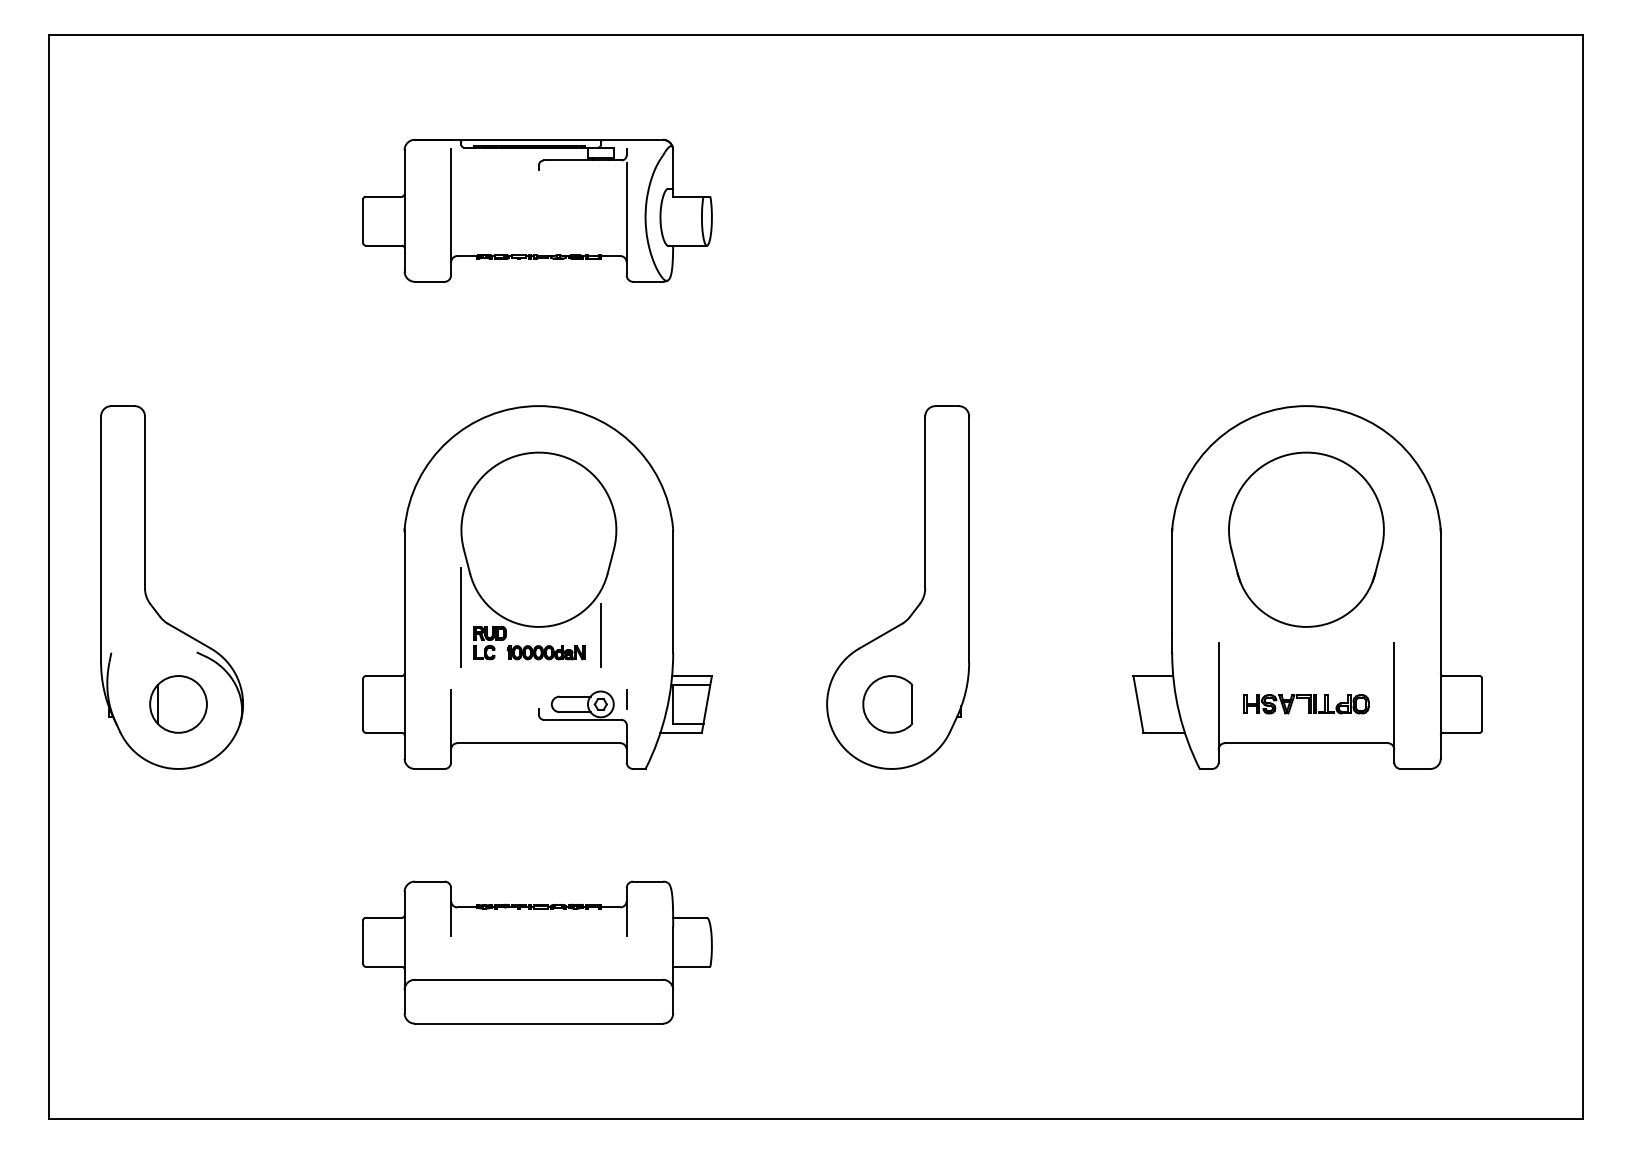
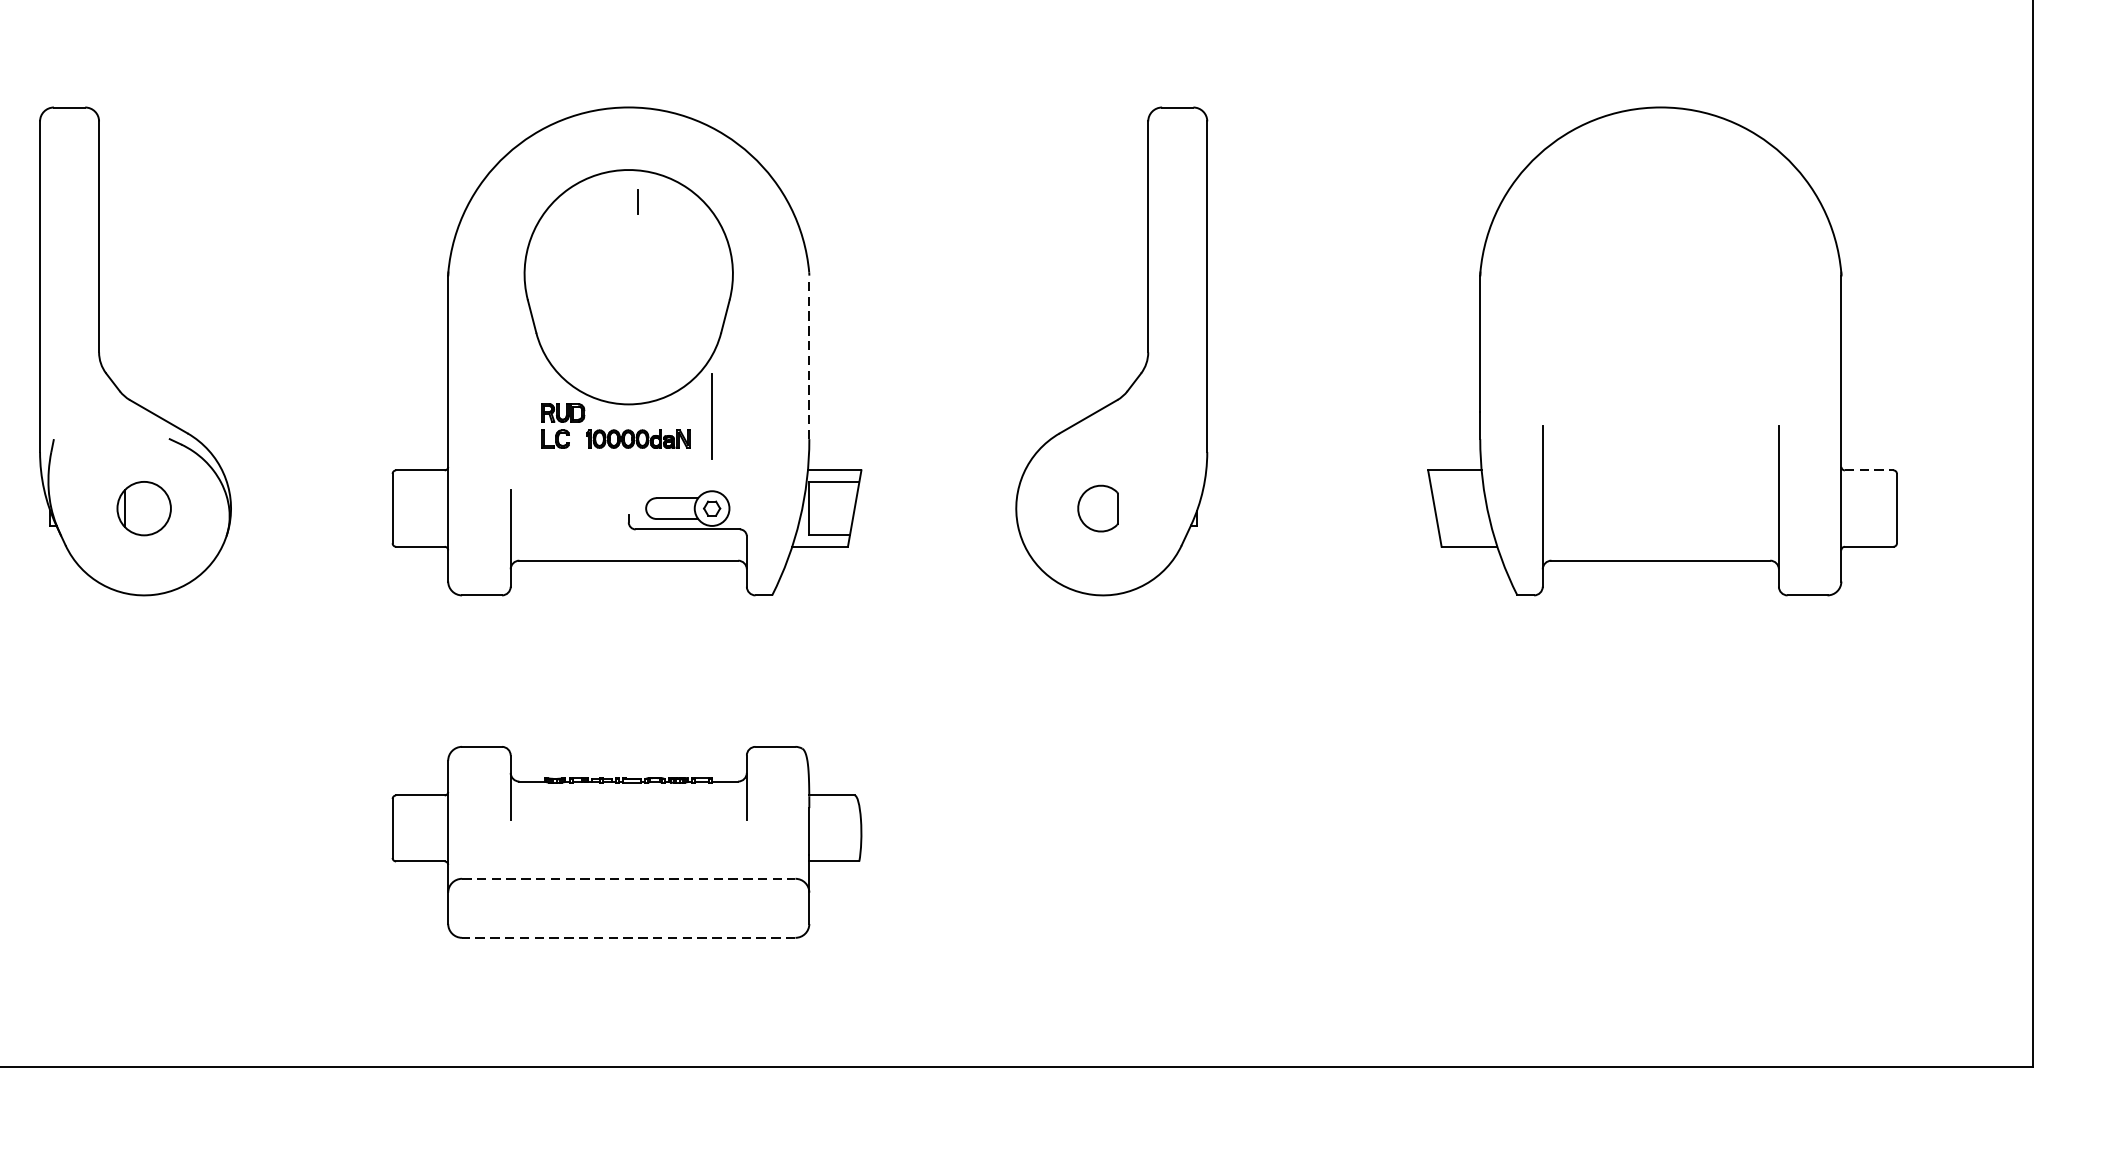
part: (1306, 539) -> (1660, 286), removed
line: (673, 591) -> (809, 356), solid -> dashed
line: (461, 617) -> (524, 391), removed
line: (1461, 676) -> (1869, 471), solid -> dashed
line: (626, 699) -> (637, 202), moved
part: (178, 704) -> (144, 508), size x0.7
part: (887, 704) -> (1097, 508), size x0.6
part: (1306, 704) -> (1660, 508), removed
line: (538, 979) -> (628, 878), solid -> dashed
line: (538, 1023) -> (628, 937), solid -> dashed

